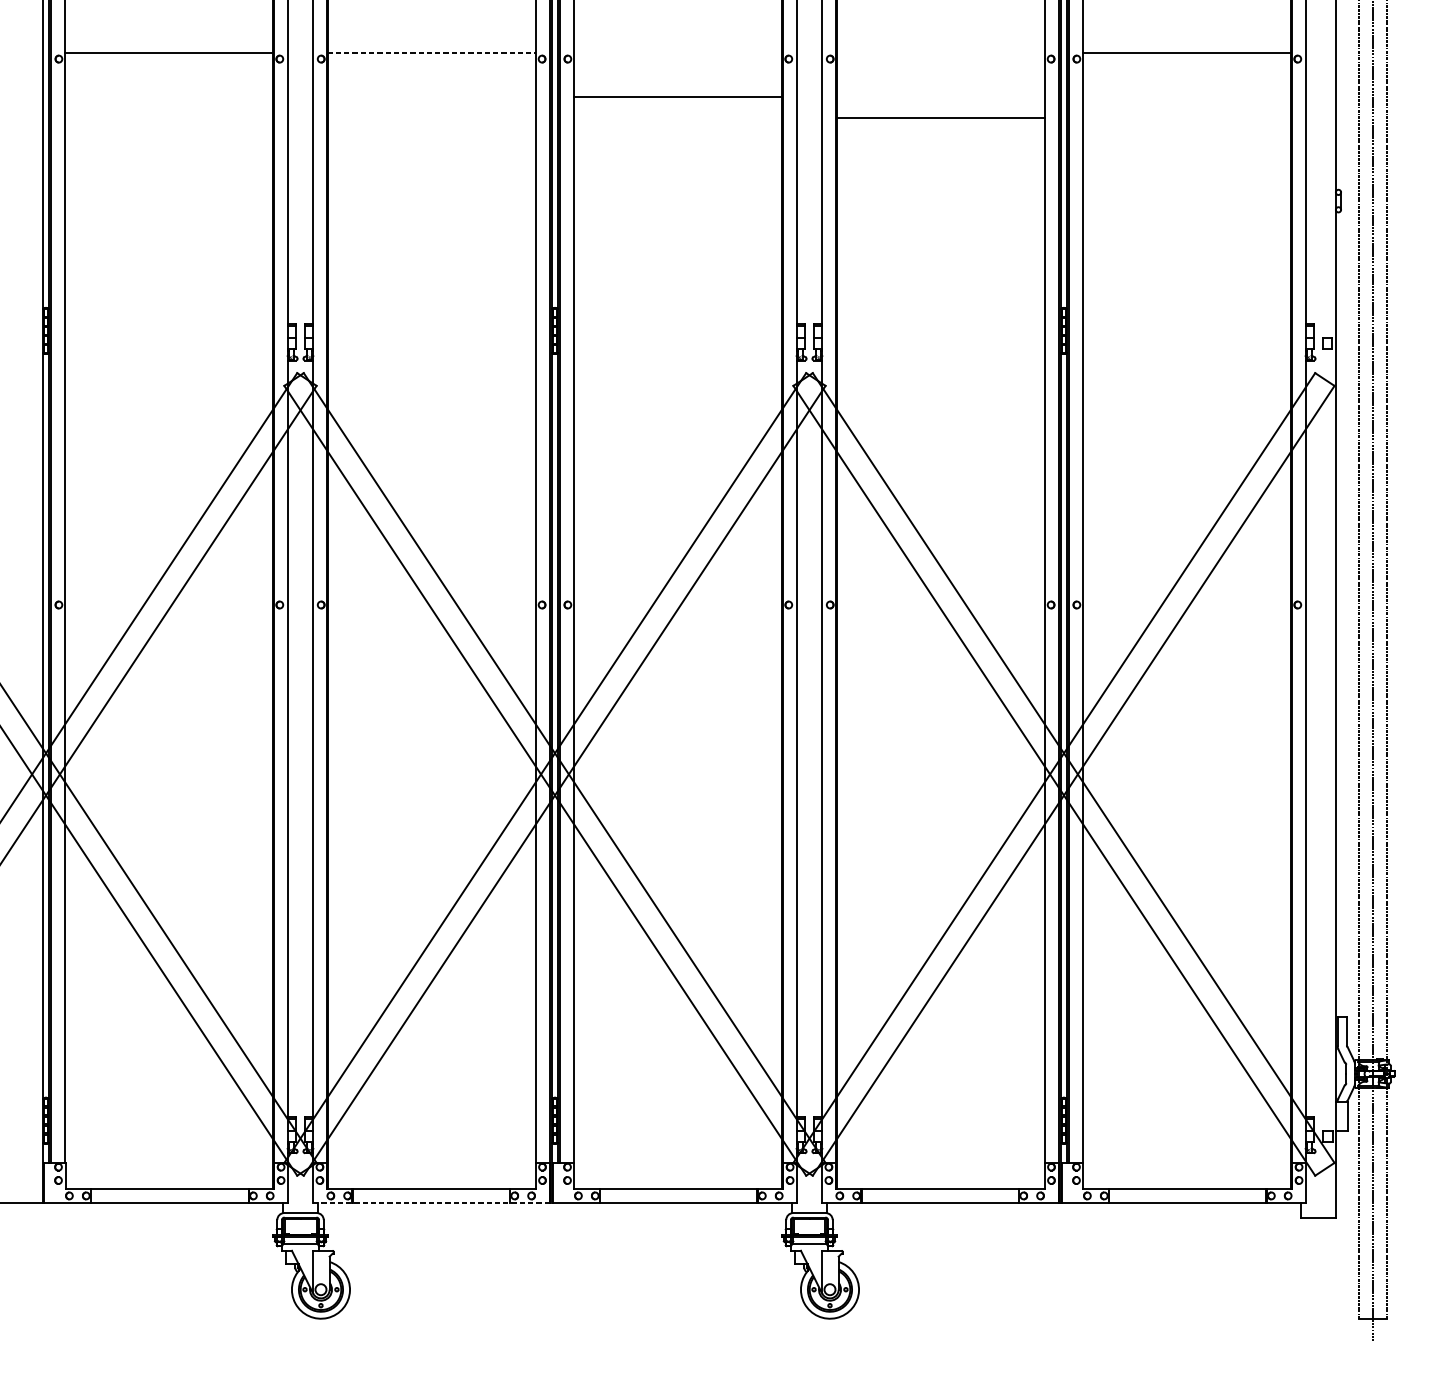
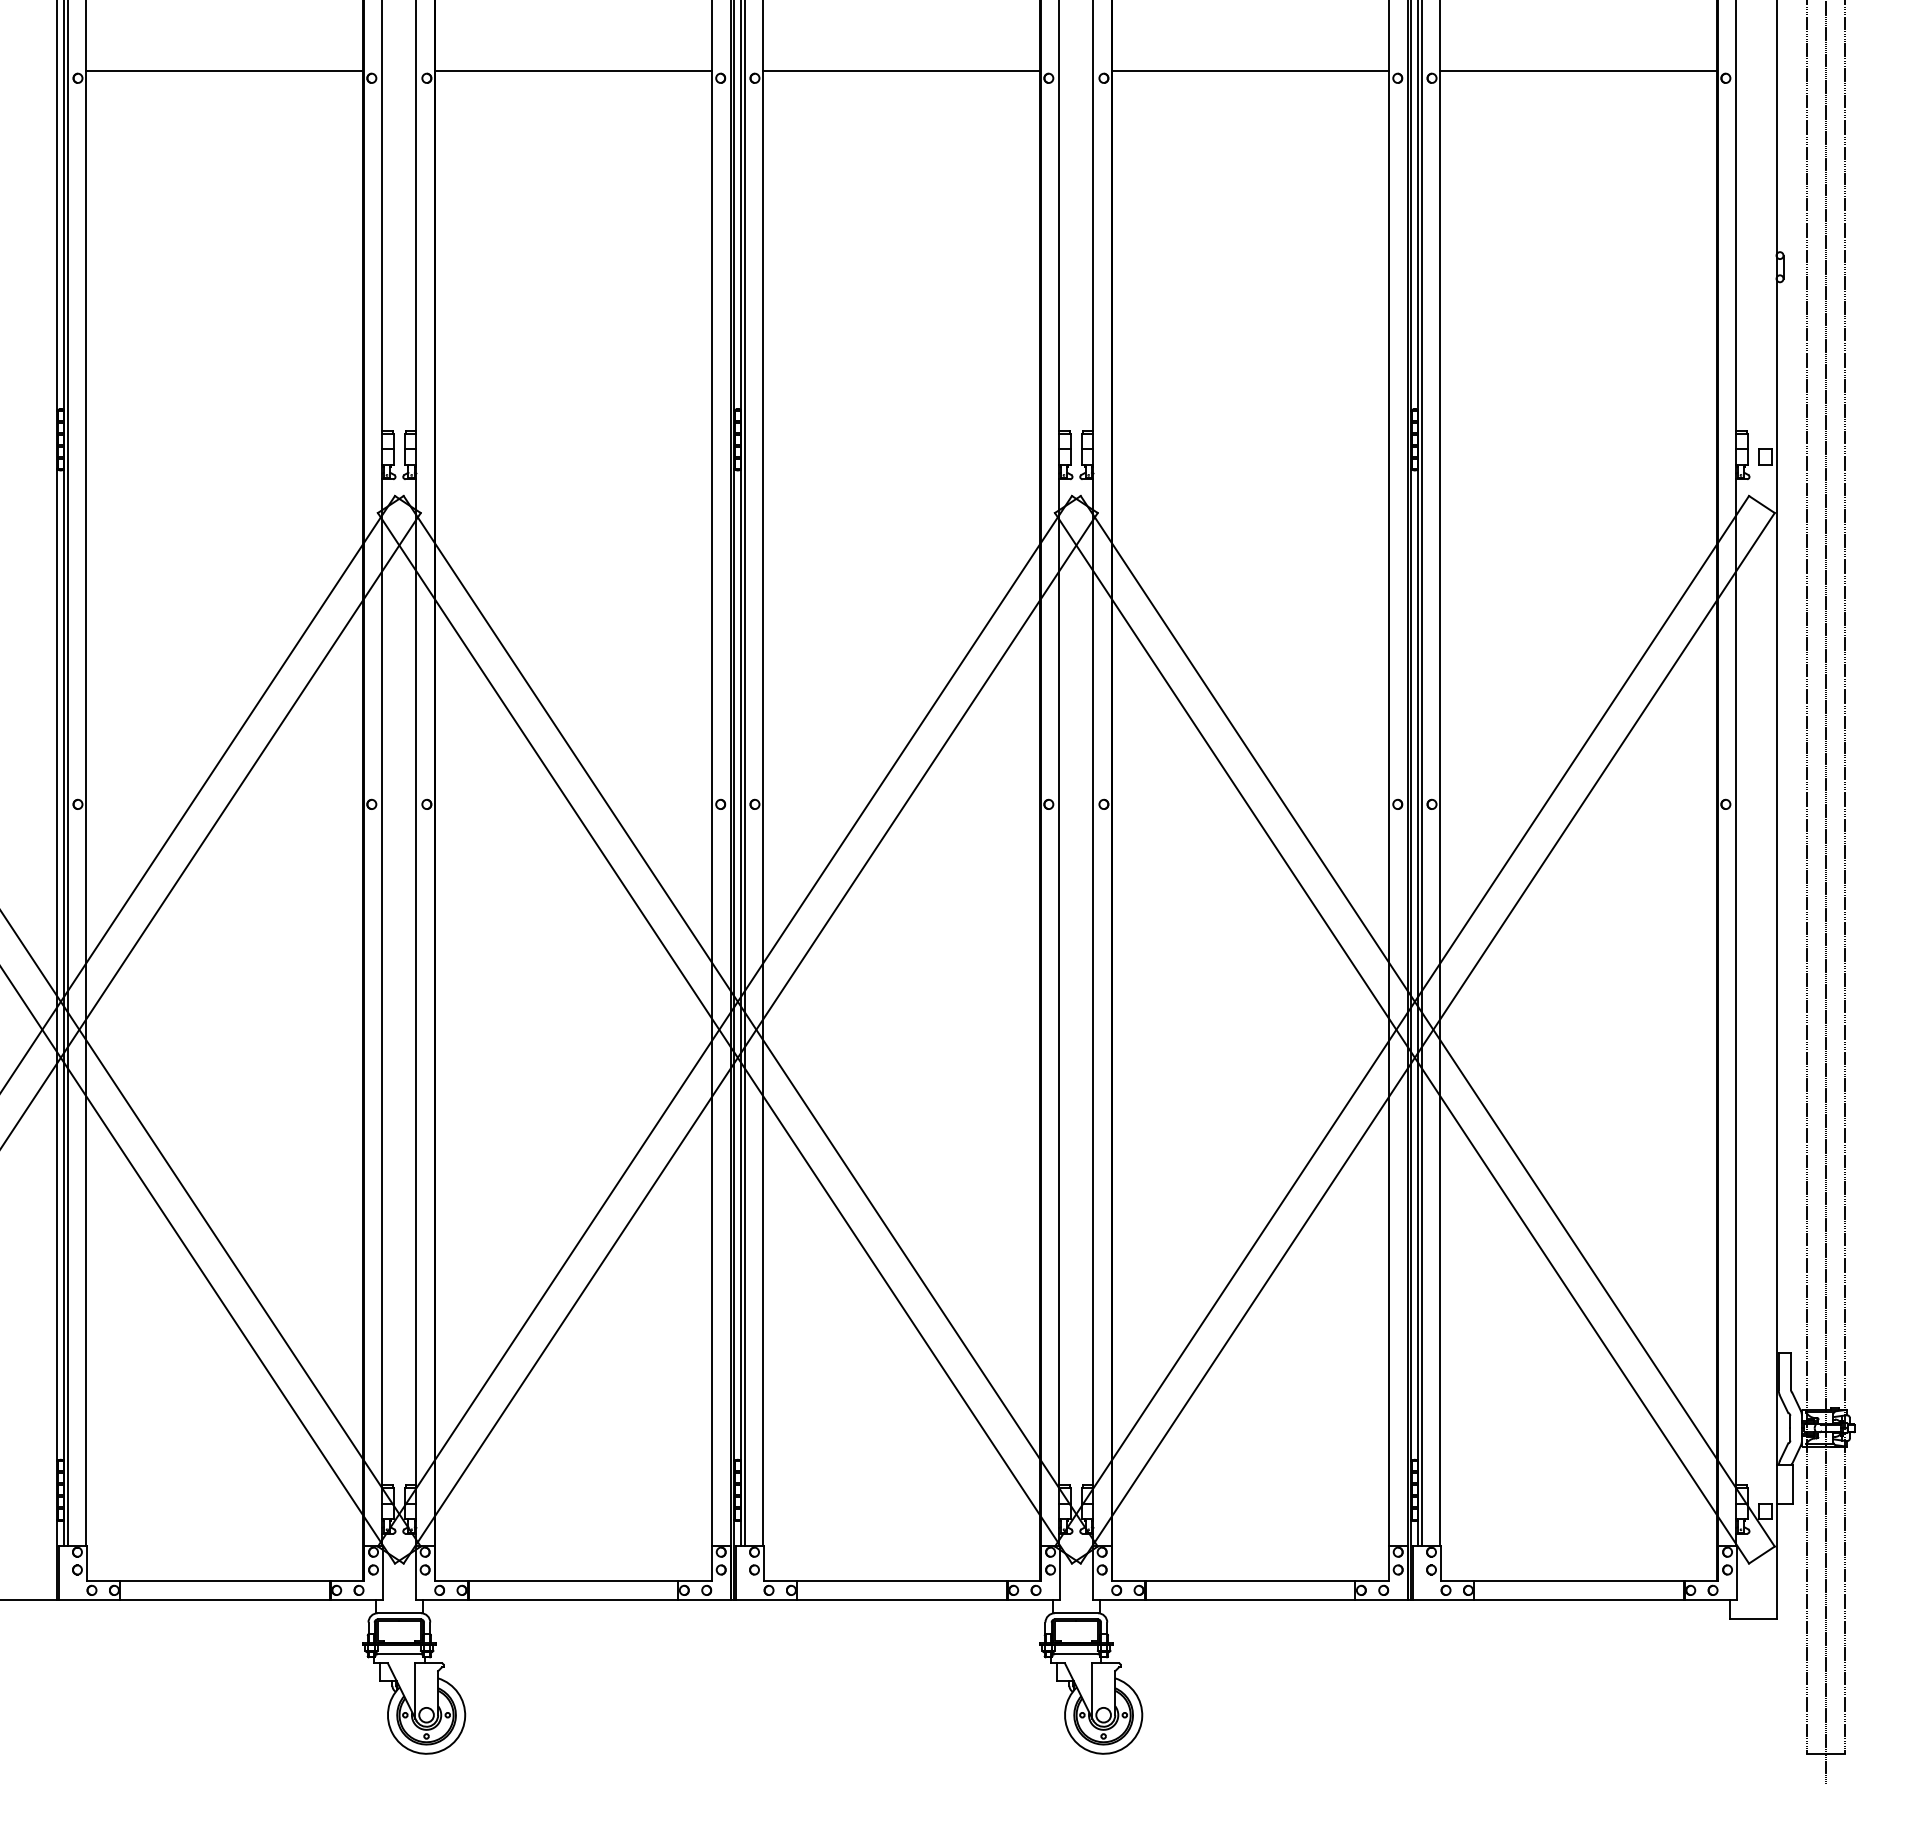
line: (431, 53) -> (573, 70), dashed -> solid
line: (678, 96) -> (901, 70), moved
line: (940, 117) -> (1250, 70), moved
line: (432, 1203) -> (575, 1600), dashed -> solid

